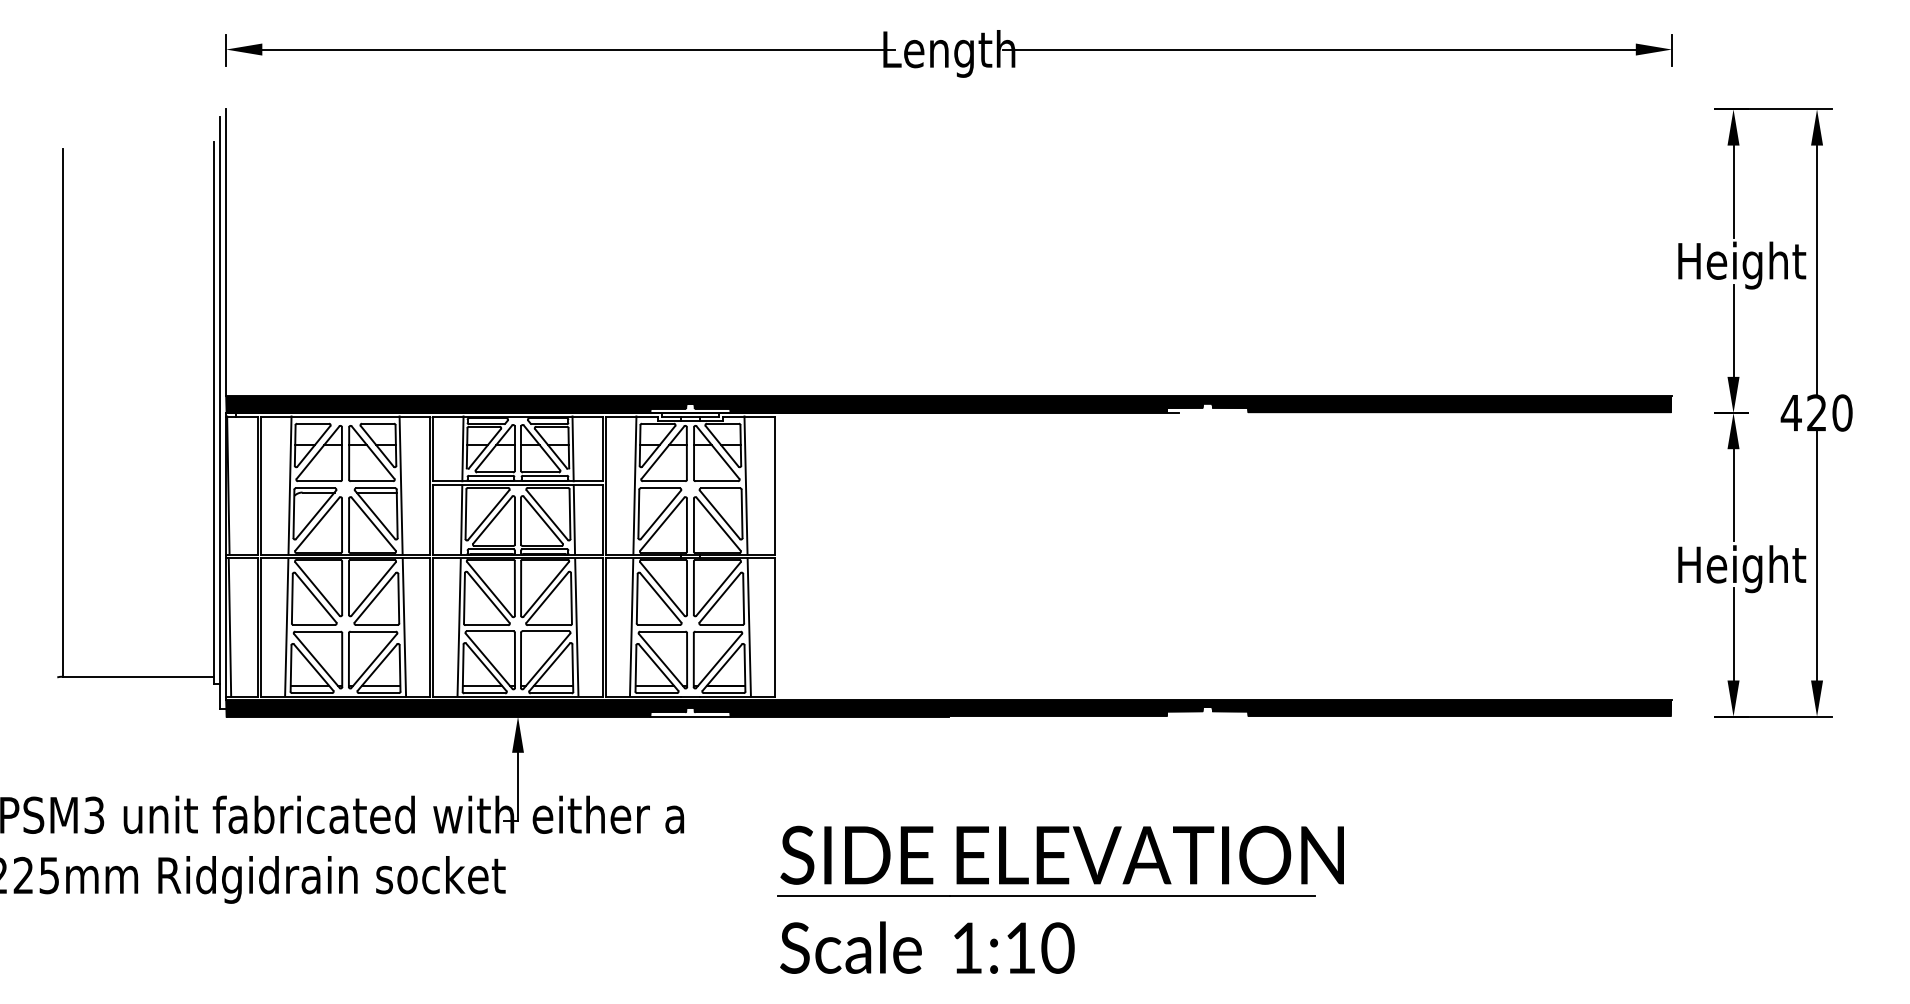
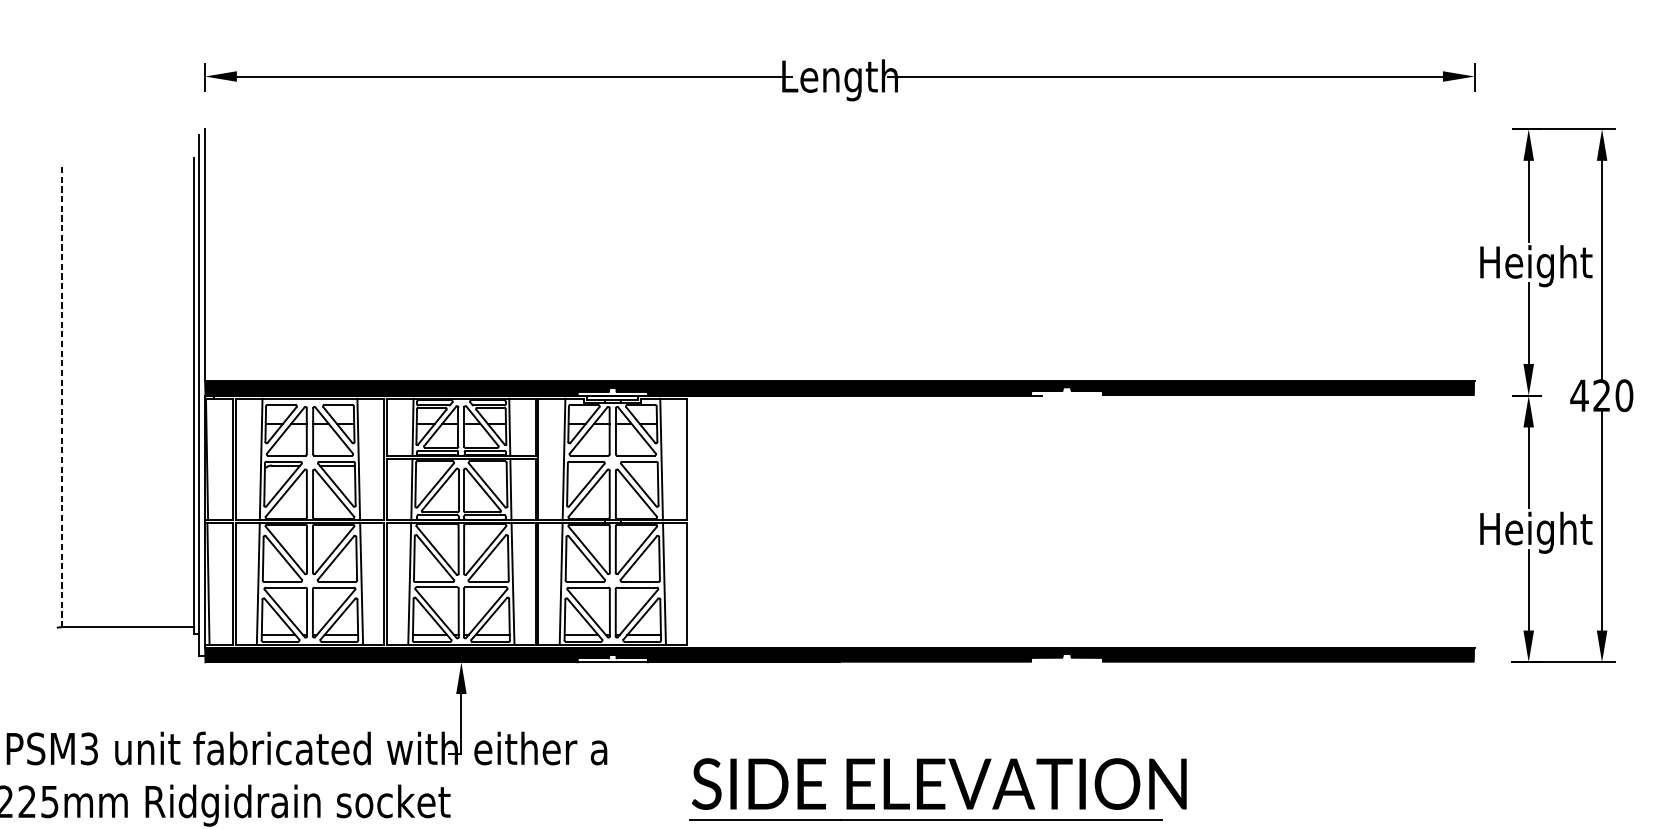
line: (62, 413) -> (61, 396), solid -> dashed

